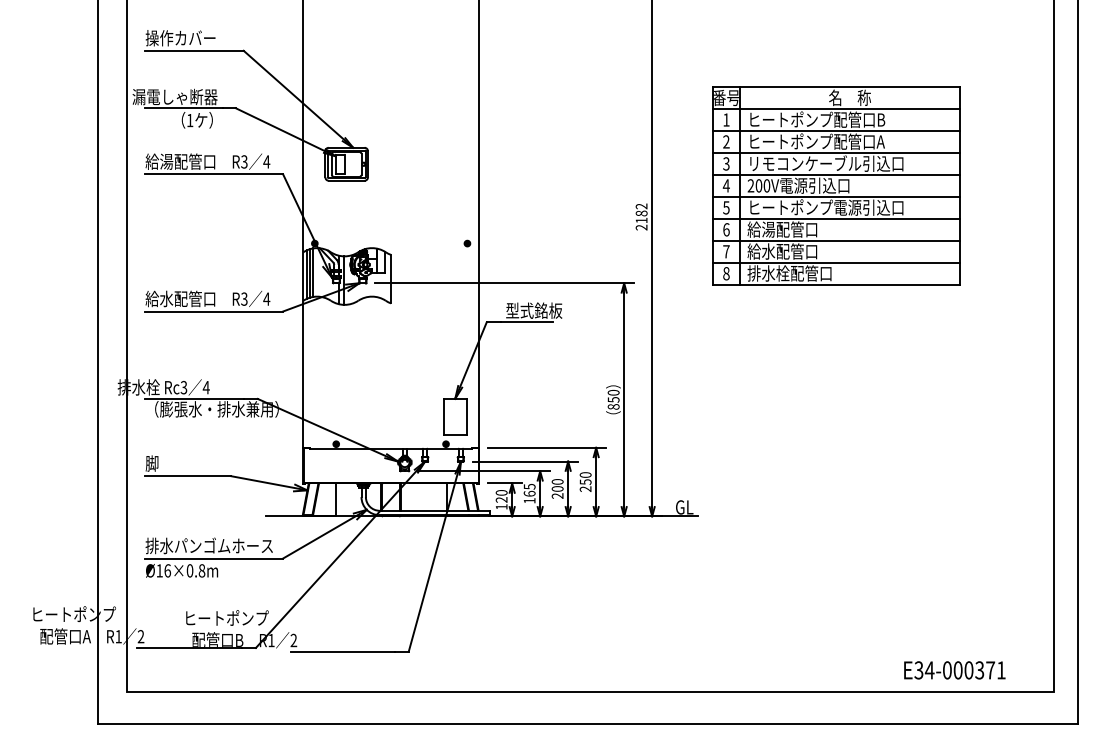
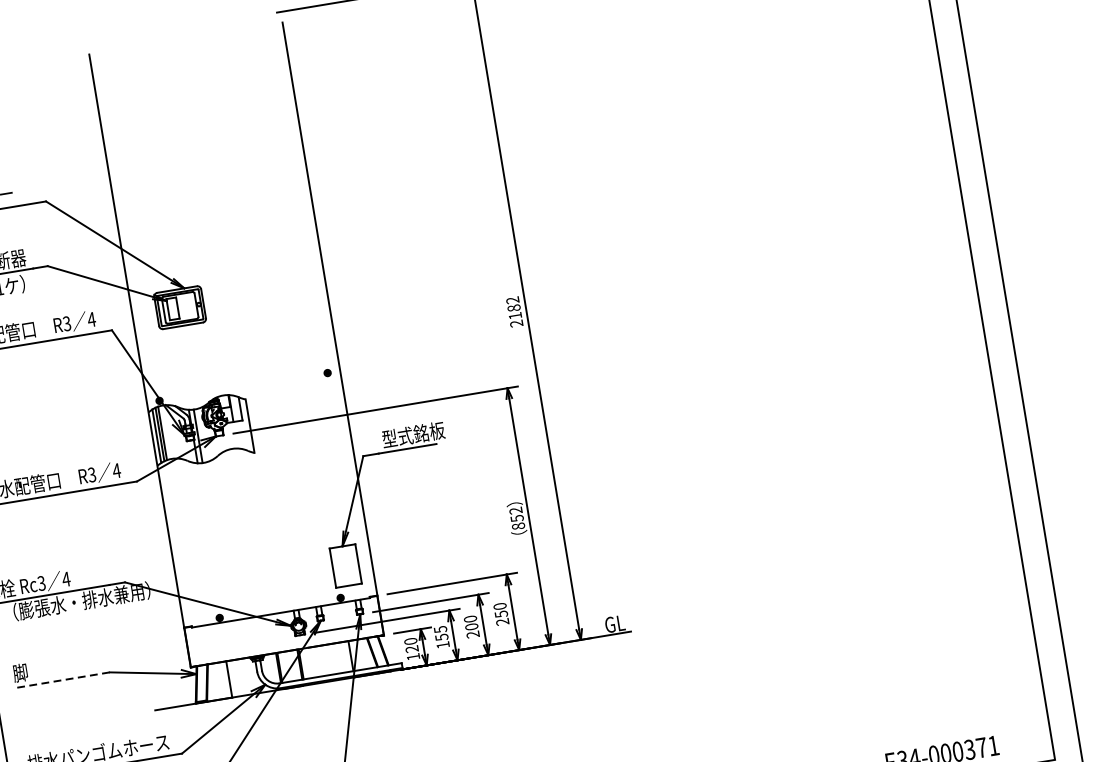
part: (836, 185) -> (723, 241), removed
text: (613, 392) -> (515, 510), 850 -> 852
line: (187, 476) -> (61, 680), solid -> dashed
text: (529, 493) -> (441, 637), 165 -> 155

